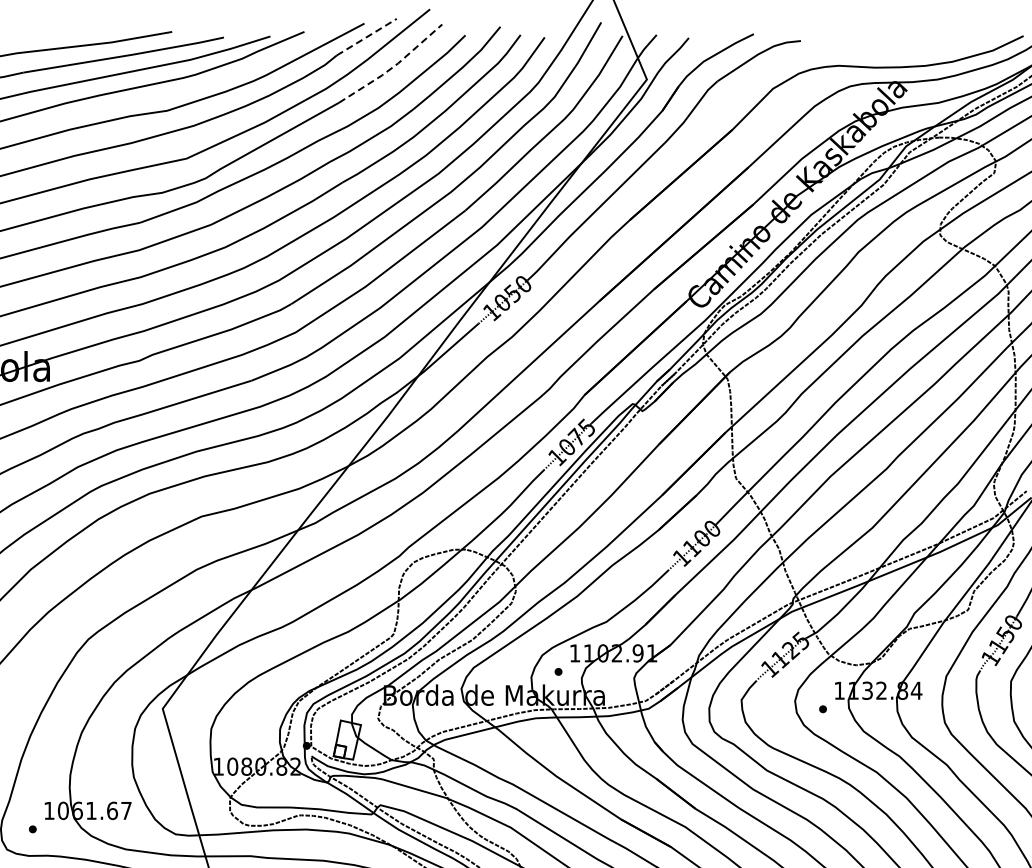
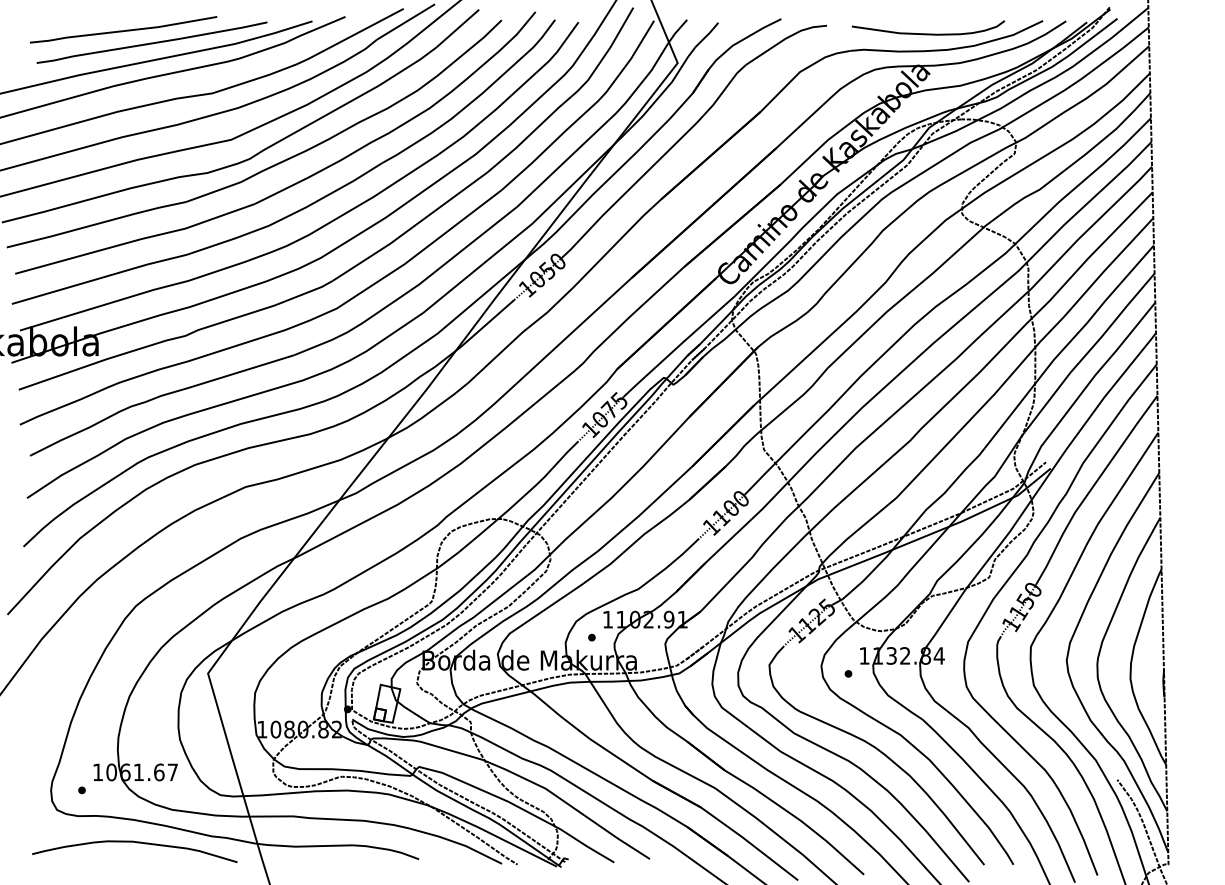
line: (367, 36) -> (406, 21), dashed -> solid
curve: (905, 49) -> (928, 33), added
line: (393, 66) -> (431, 50), dashed -> solid

